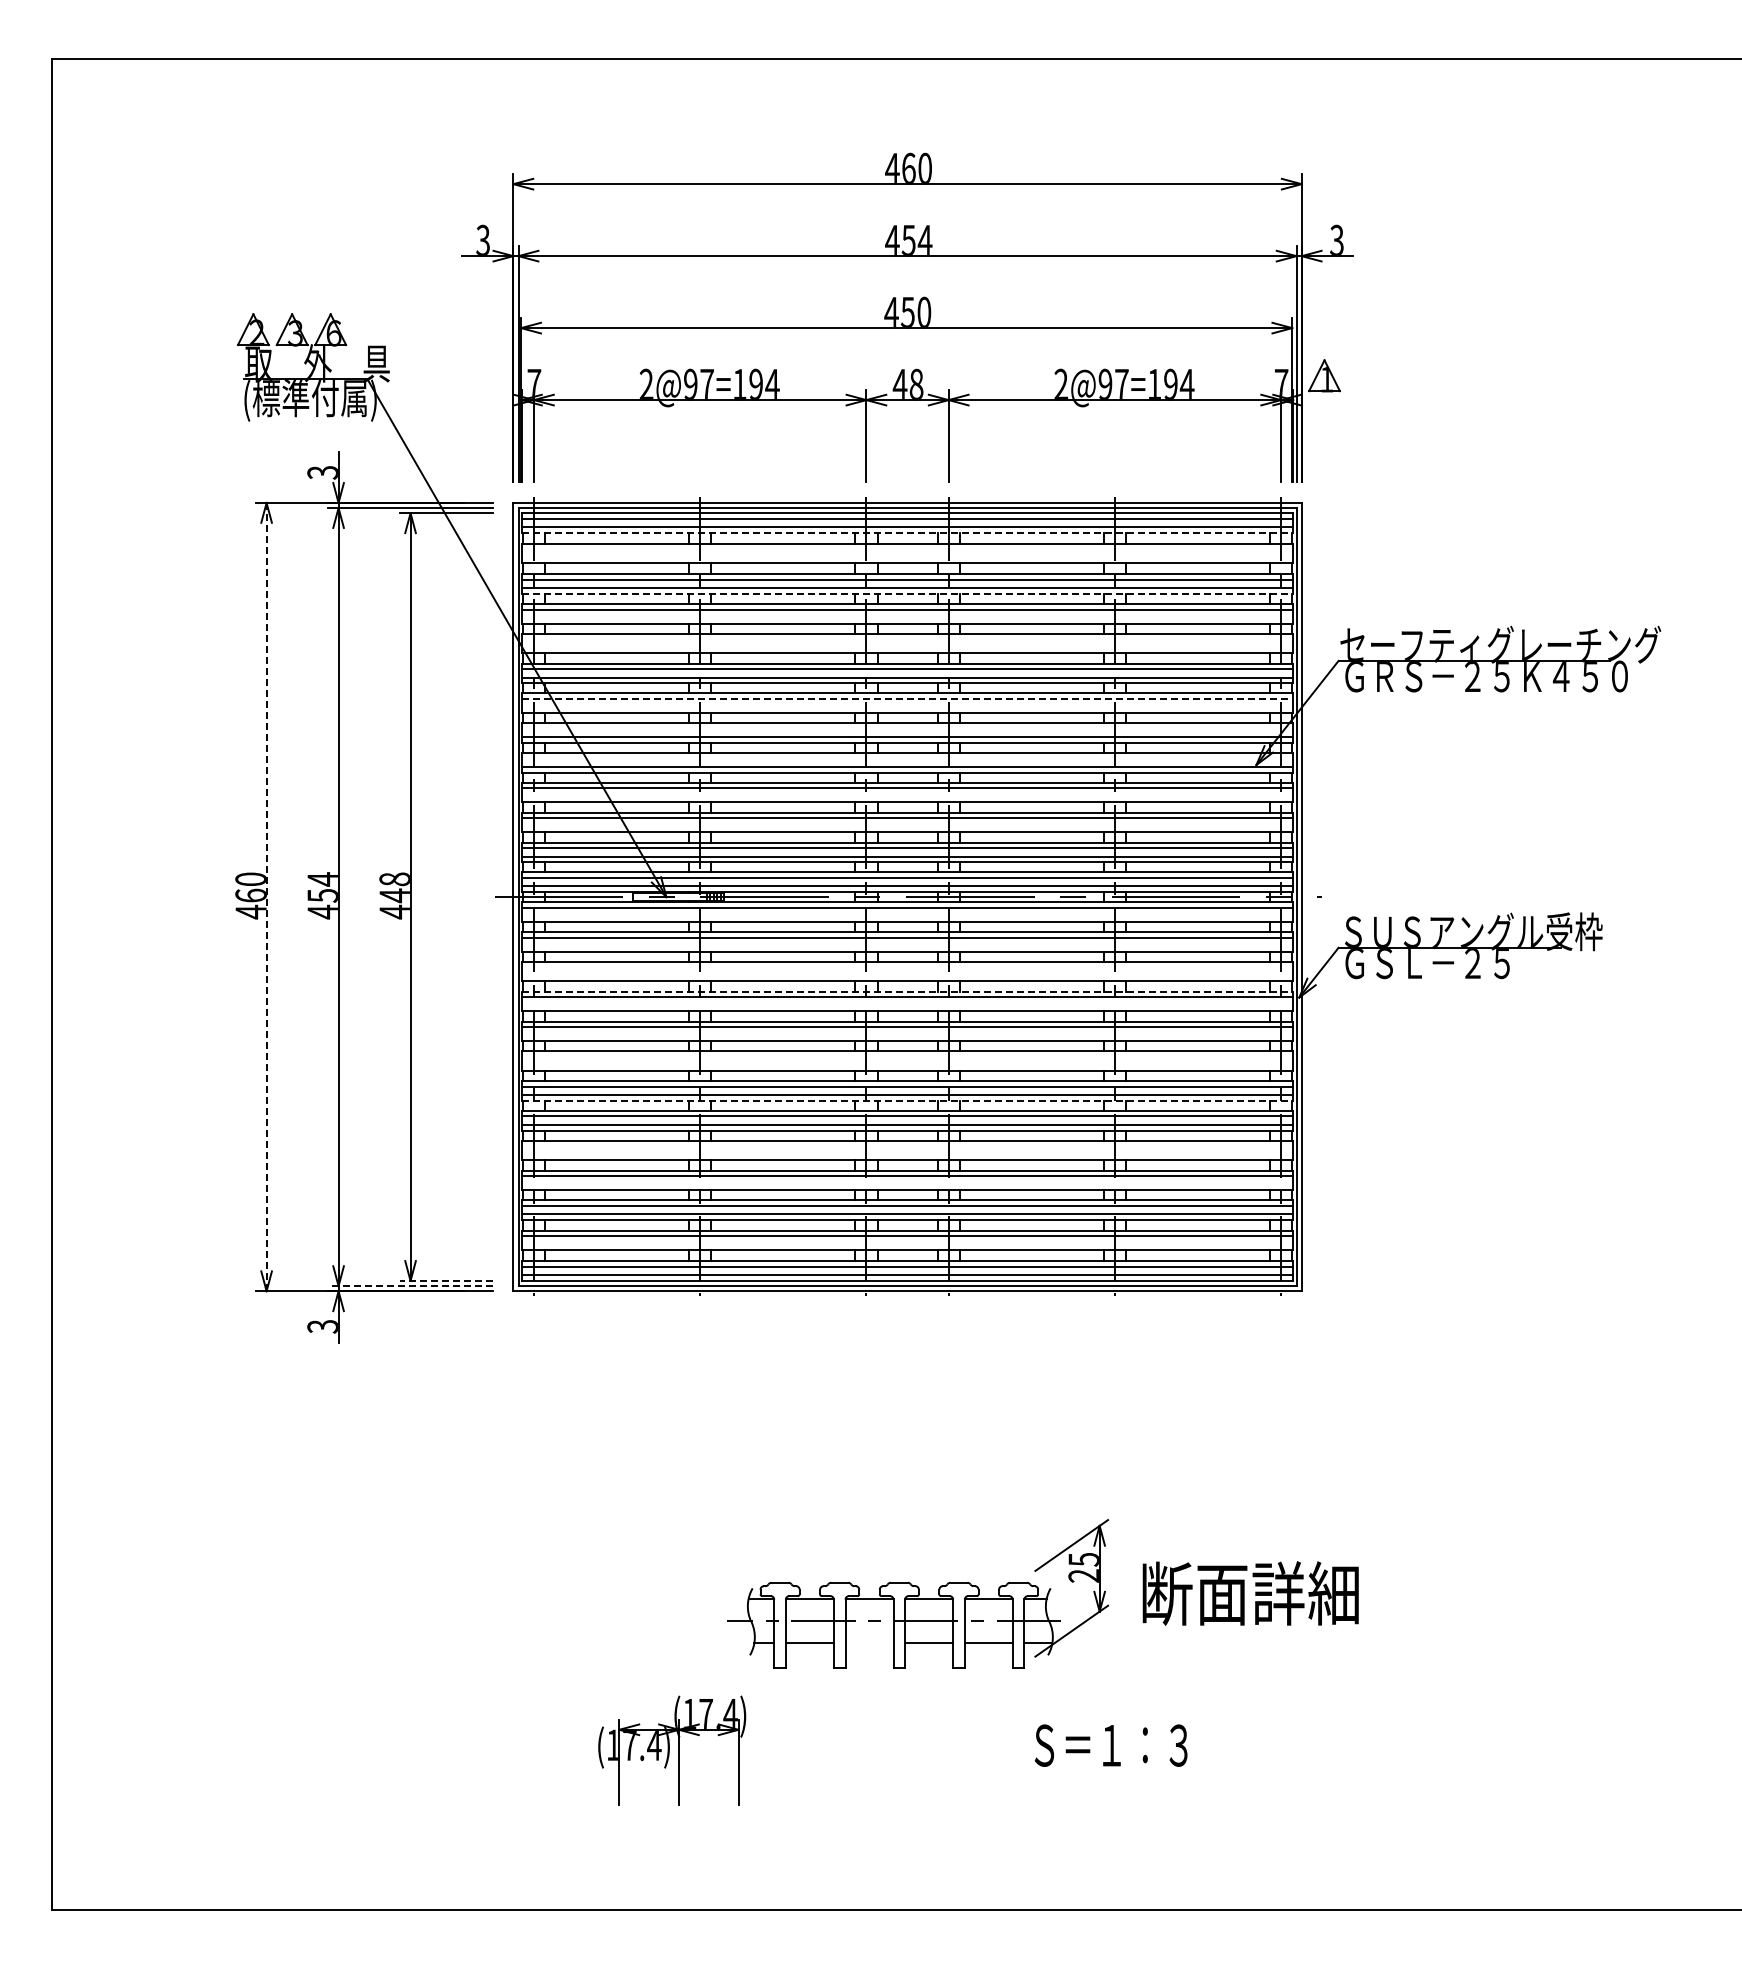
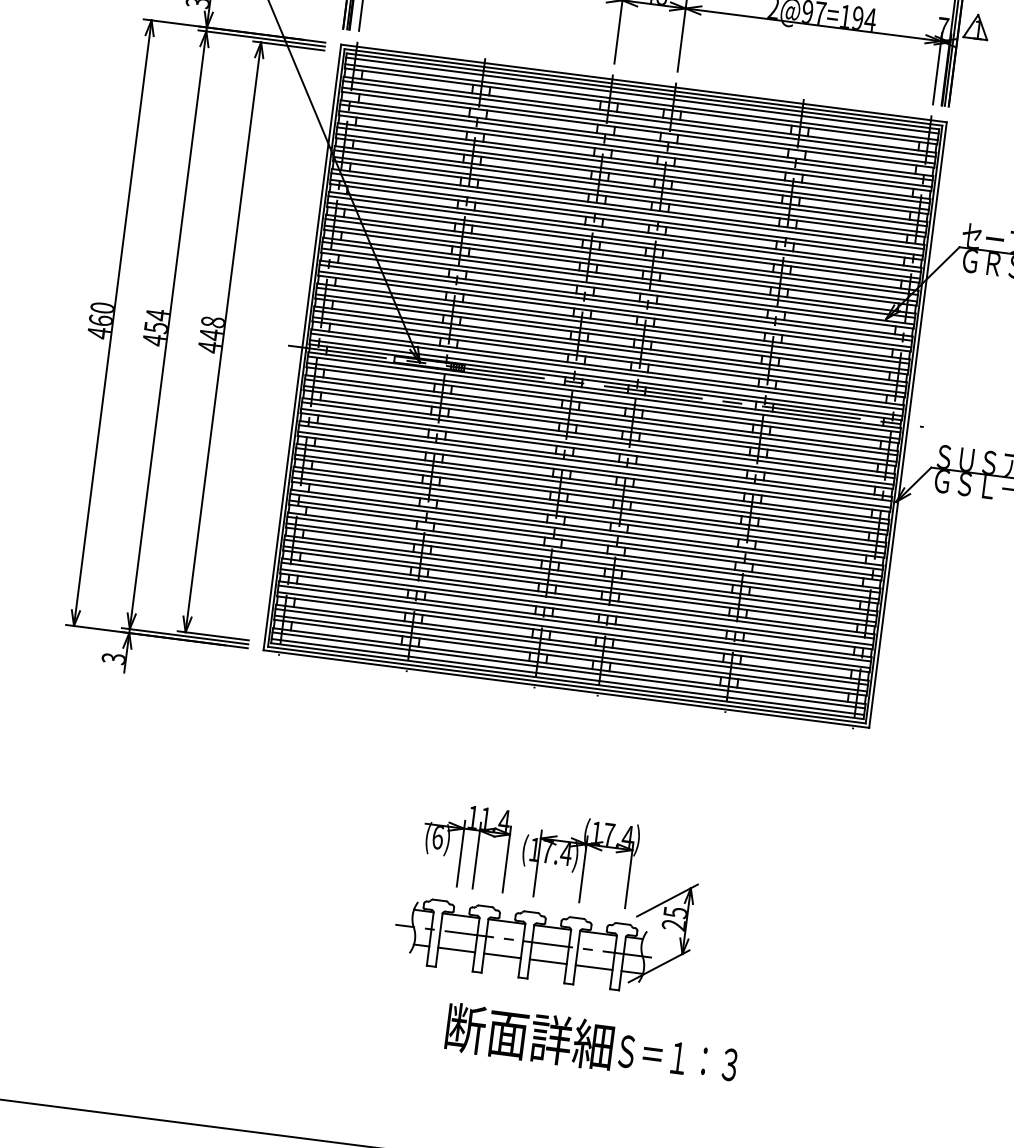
line: (907, 532) -> (641, 106), dashed -> solid
line: (907, 549) -> (639, 119), added
line: (907, 557) -> (638, 125), added
line: (907, 593) -> (635, 153), dashed -> solid
line: (907, 618) -> (632, 172), added
line: (907, 639) -> (630, 188), added
line: (907, 647) -> (629, 194), added
line: (907, 698) -> (624, 233), dashed -> solid
line: (907, 707) -> (623, 240), added
line: (907, 728) -> (621, 256), added
line: (907, 758) -> (618, 279), added
line: (907, 797) -> (614, 309), added
line: (907, 826) -> (612, 332), added
line: (266, 897) -> (112, 323), dashed -> solid
line: (907, 916) -> (603, 401), added
line: (907, 946) -> (600, 424), added
line: (907, 967) -> (598, 440), added
line: (907, 975) -> (597, 446), added
line: (907, 991) -> (595, 458), dashed -> solid
line: (907, 1005) -> (594, 469), added
line: (907, 1035) -> (591, 492), added
line: (907, 1056) -> (589, 508), added
line: (907, 1065) -> (588, 515), added
line: (907, 1100) -> (585, 542), dashed -> solid
line: (907, 1146) -> (580, 577), added
line: (907, 1154) -> (579, 584), added
line: (907, 1184) -> (576, 607), added
line: (907, 1244) -> (570, 653), added
line: (446, 1280) -> (213, 635), dashed -> solid
line: (410, 1286) -> (185, 636), dashed -> solid
part: (804, 1509) -> (465, 846), added
text: (1250, 1593) -> (529, 1036), moved
line: (869, 1643) -> (502, 955), added
part: (672, 1750) -> (579, 859), moved

